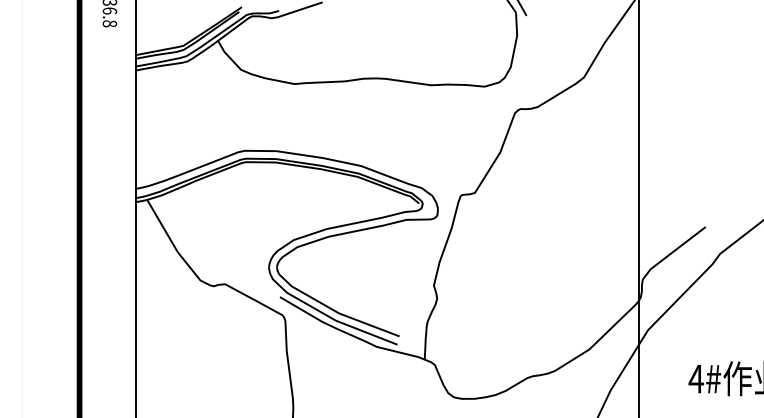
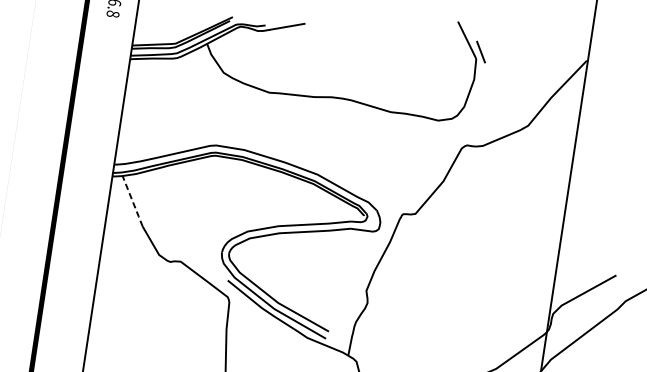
line: (162, 226) -> (132, 201), solid -> dashed

